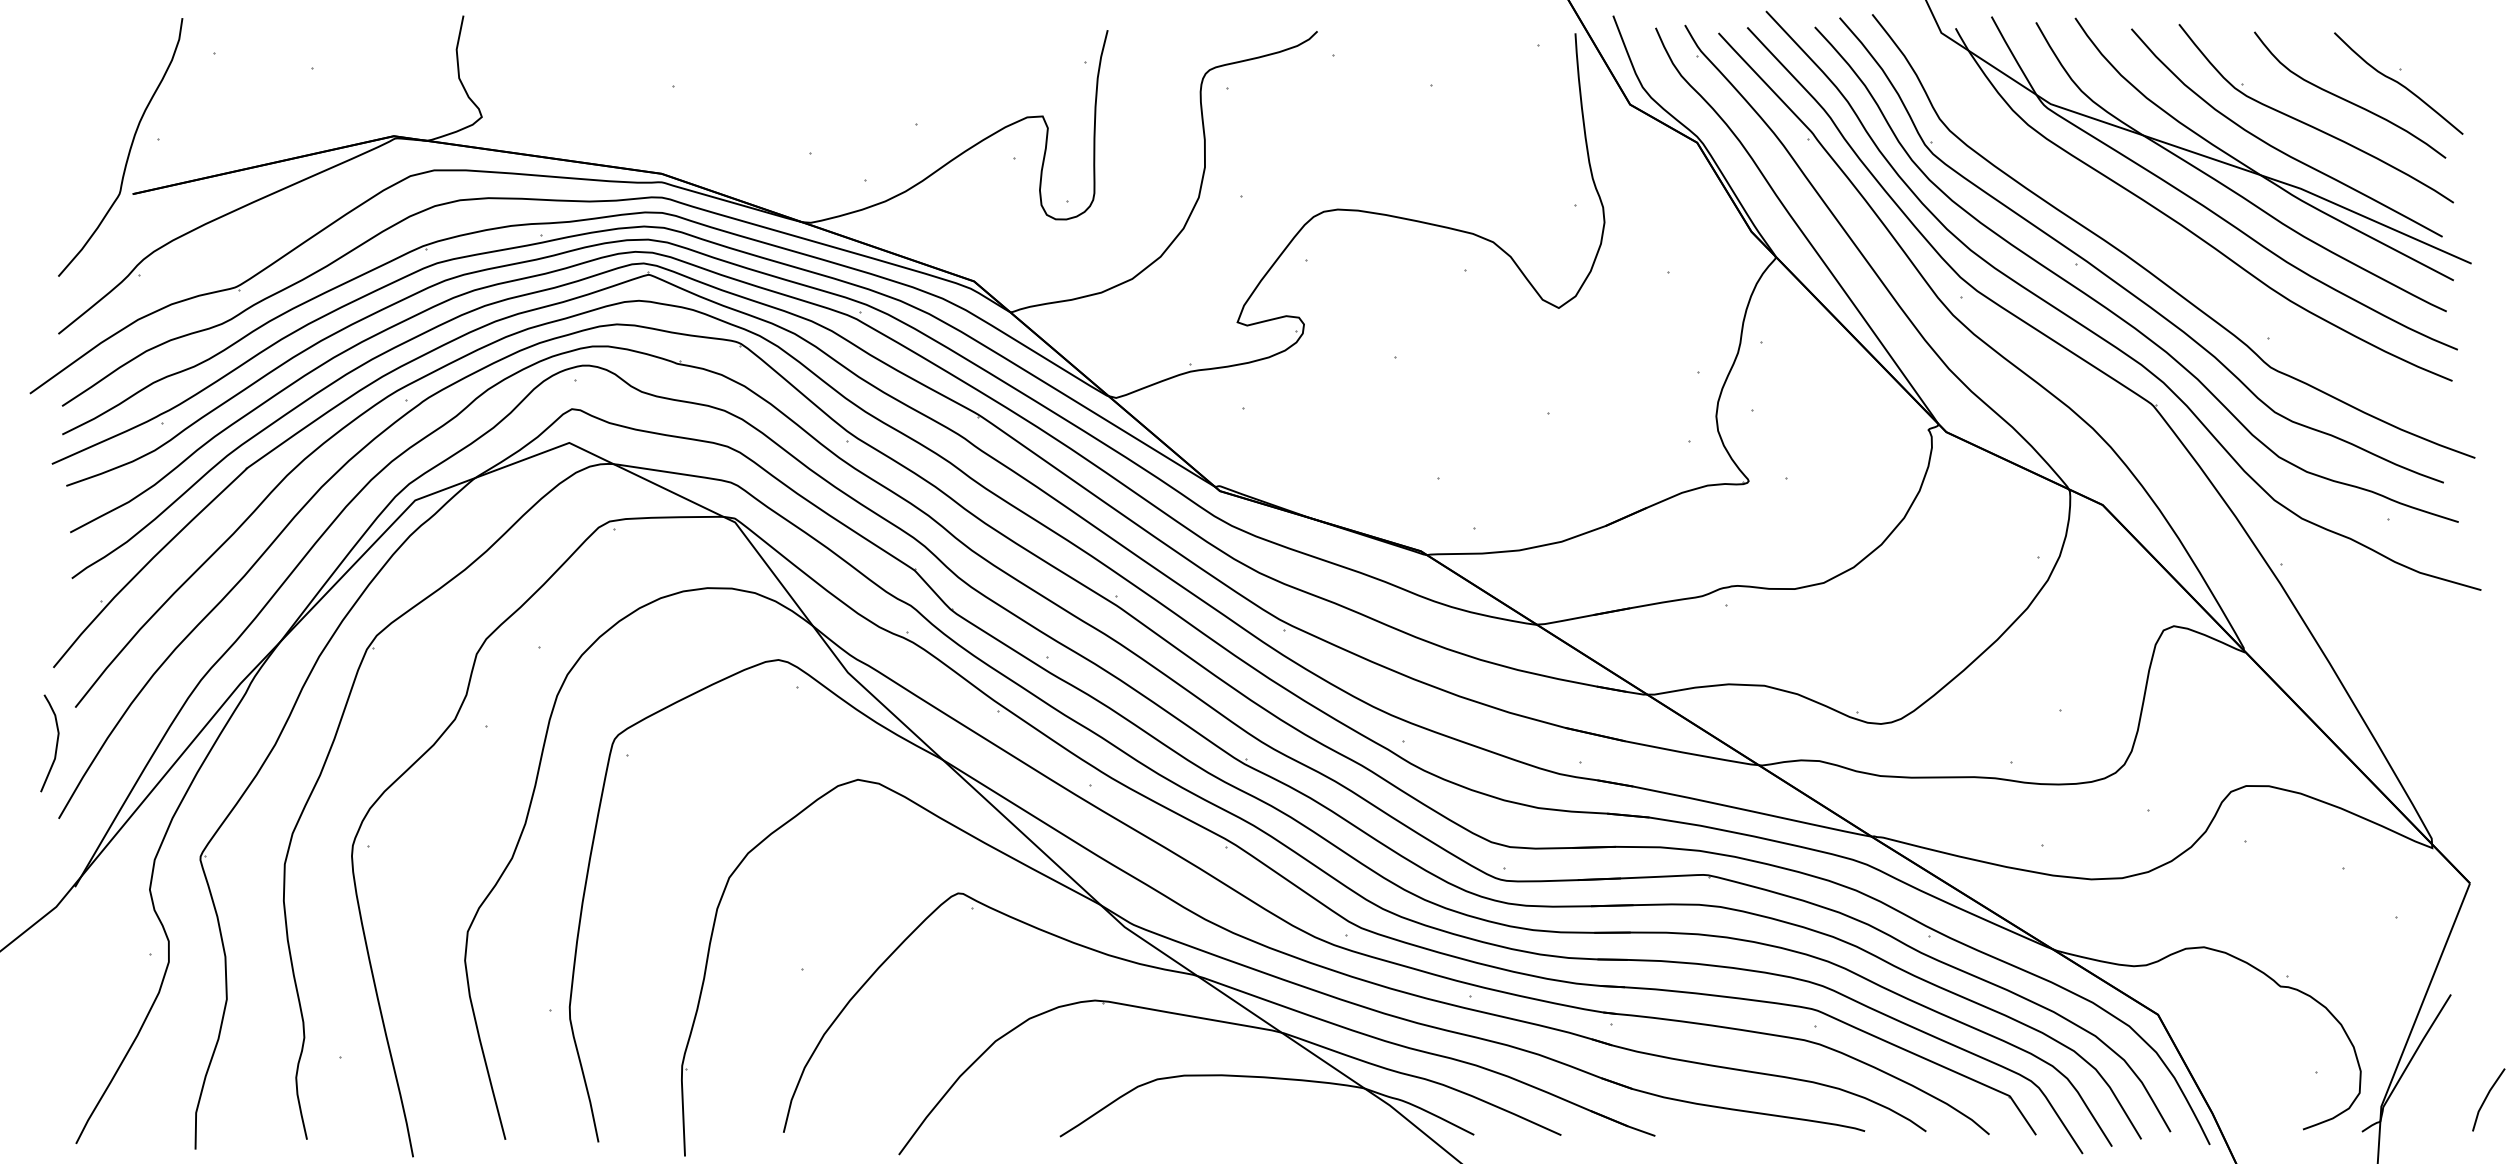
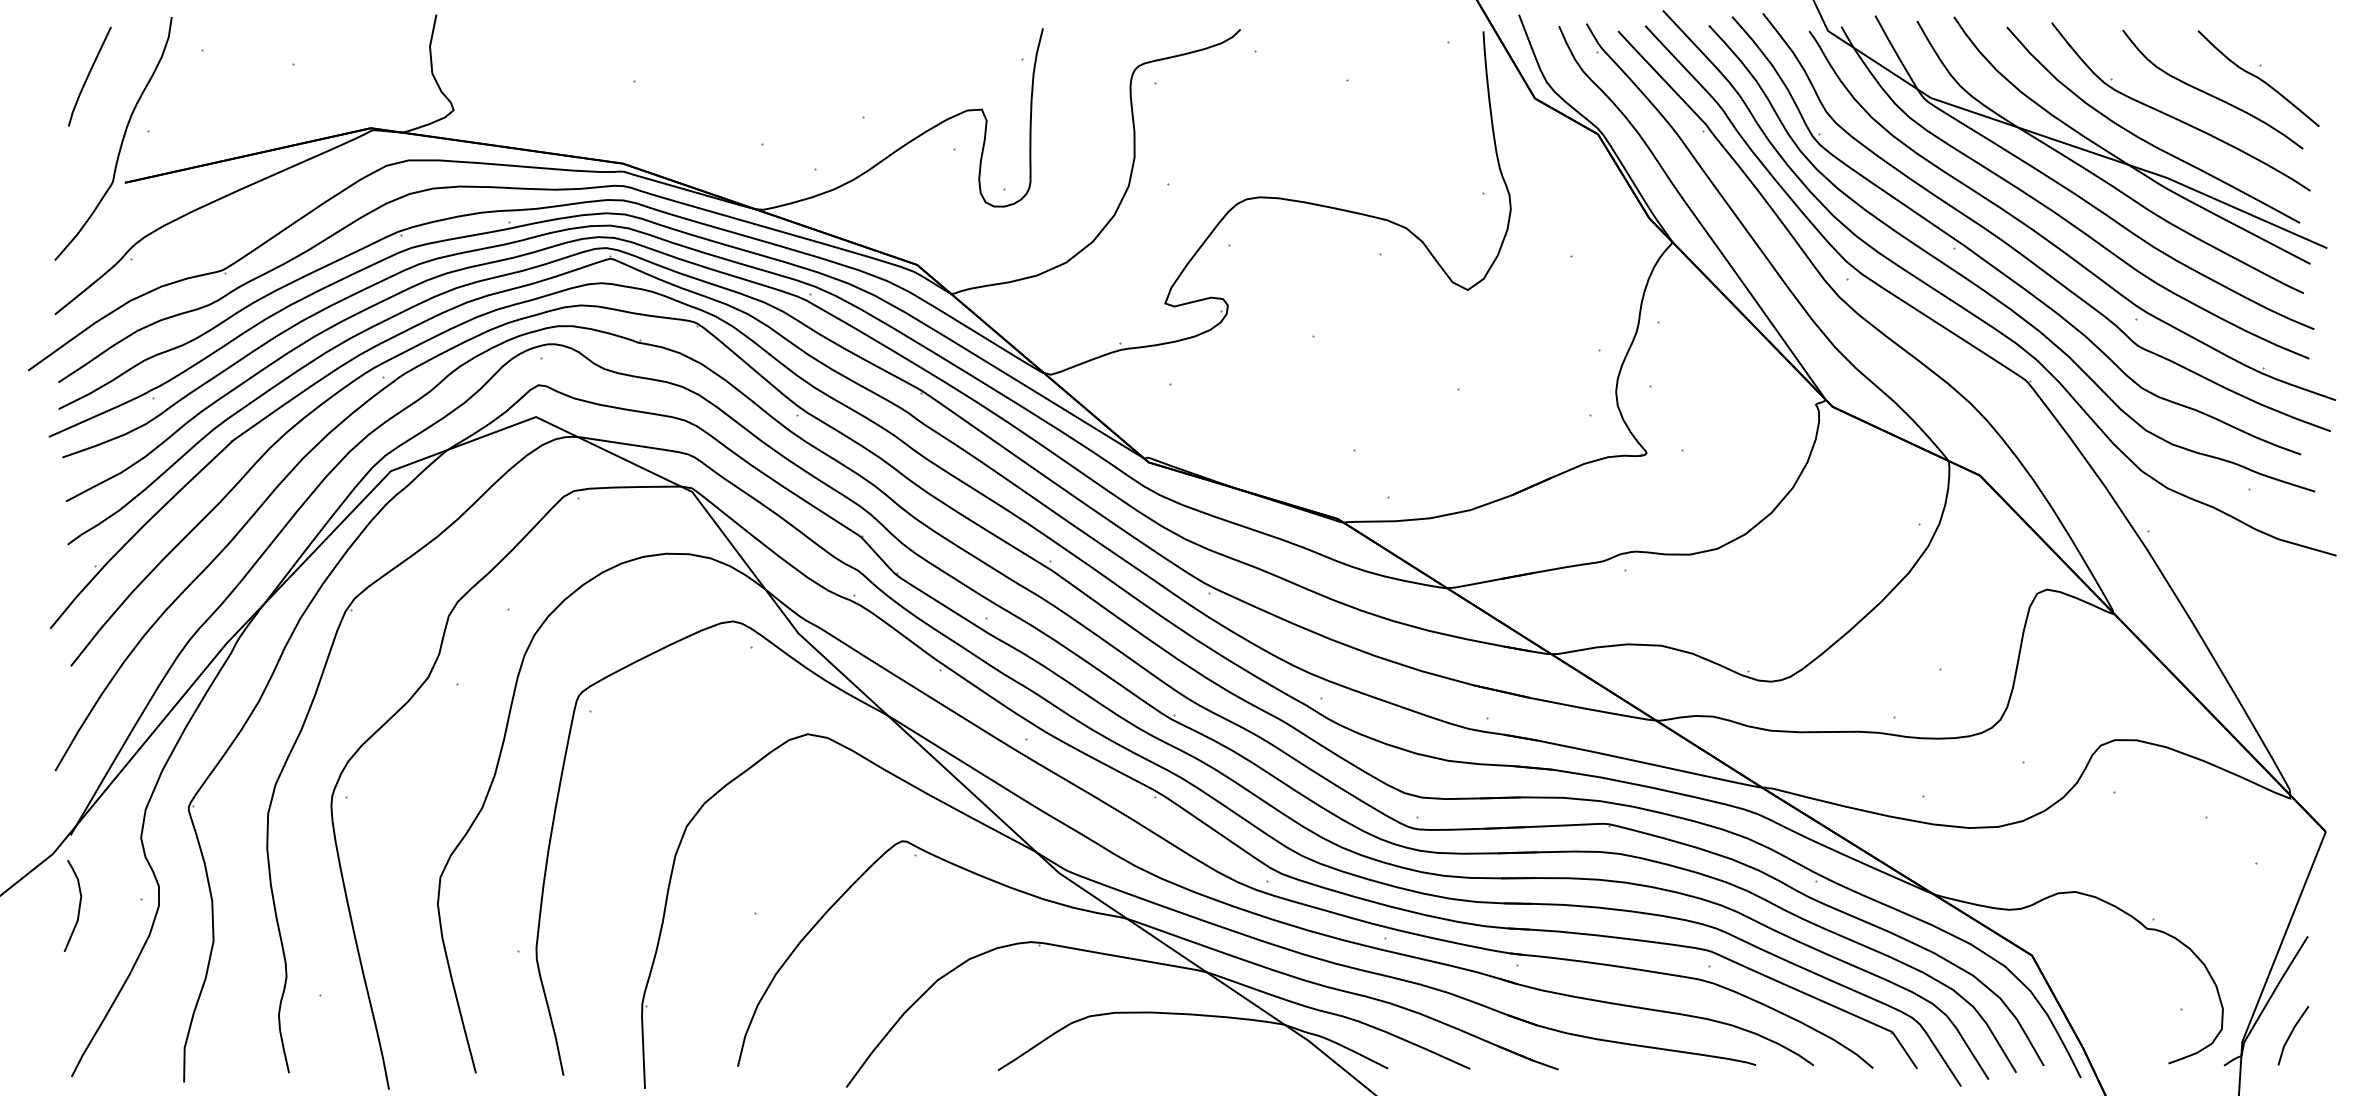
curve: (95, 80) -> (89, 75), added
part: (2179, 257) -> (2052, 242), added
curve: (55, 743) -> (78, 906), moved
line: (2487, 1097) -> (2292, 1033), moved

